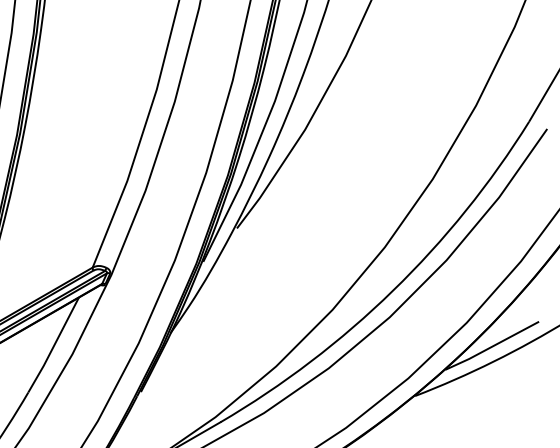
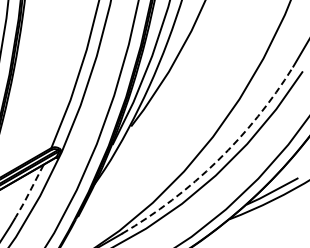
arc: (392, 289) -> (217, 160), solid -> dashed
line: (53, 345) -> (29, 191), solid -> dashed

